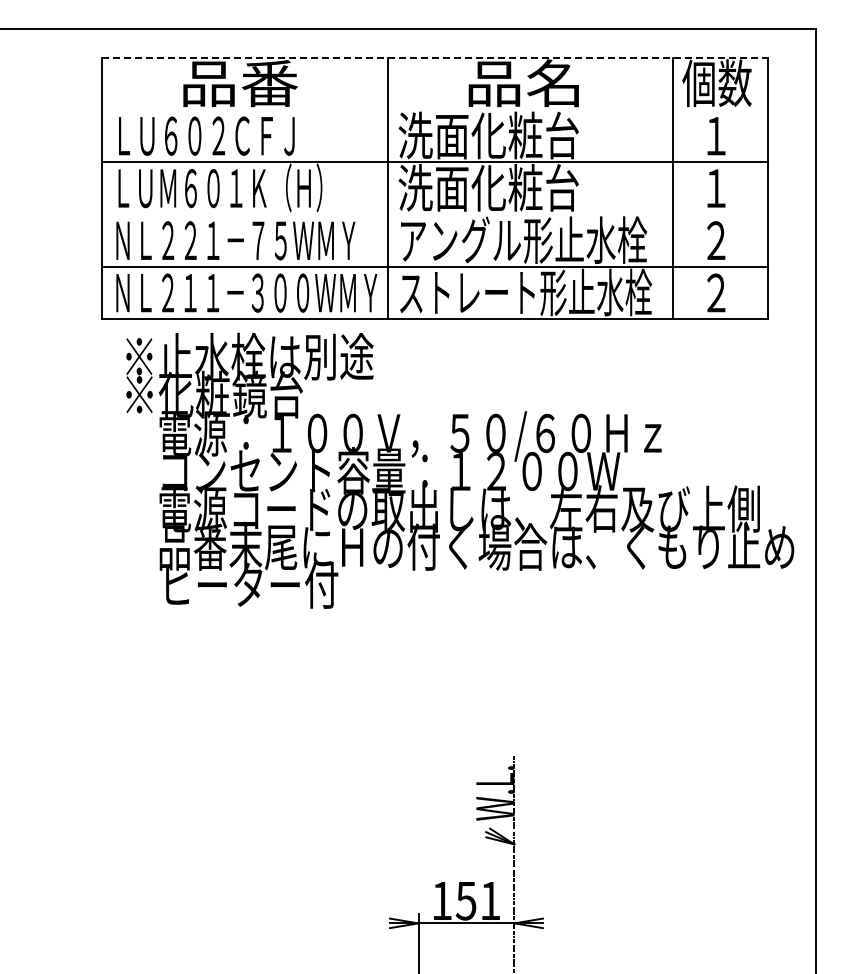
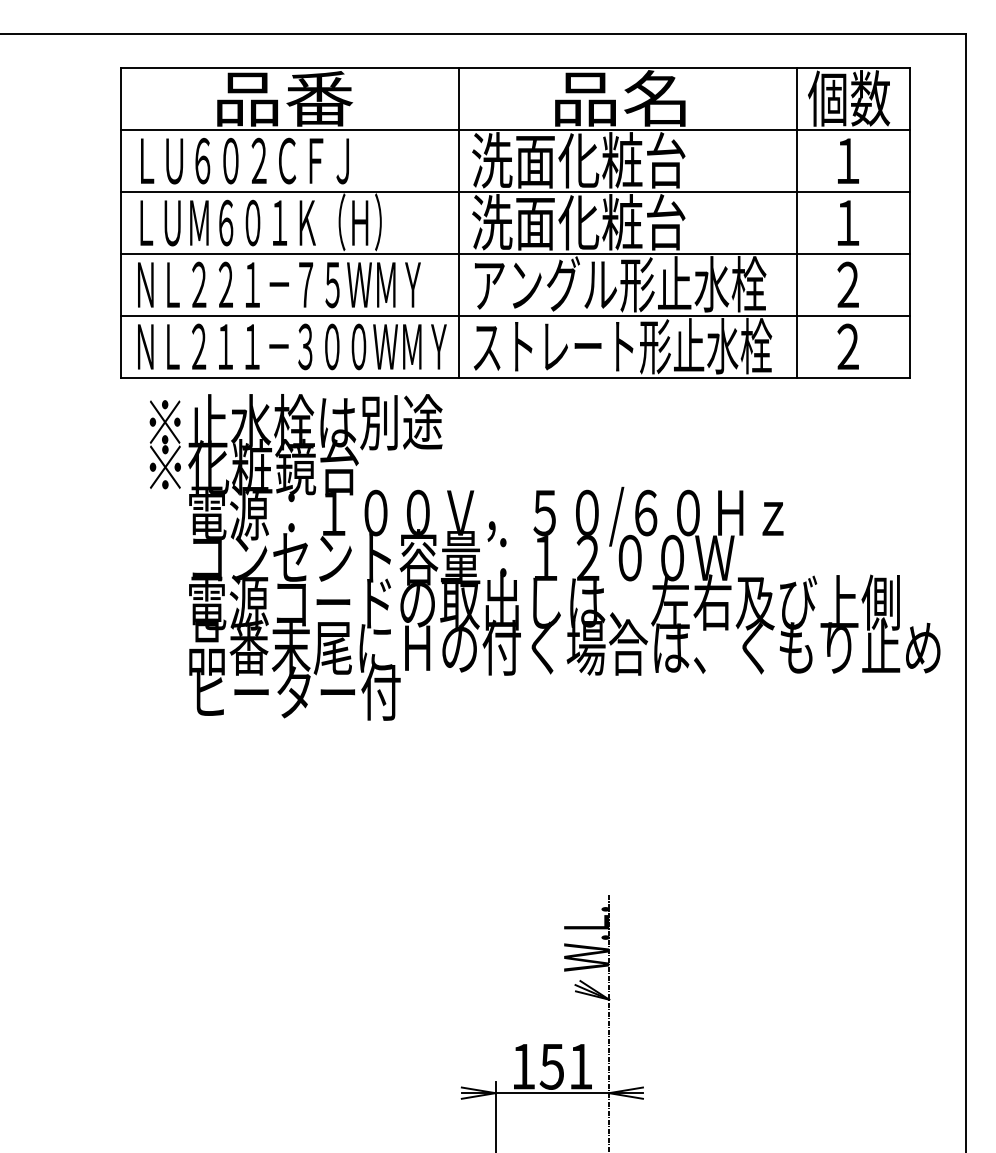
line: (435, 57) -> (515, 67), dashed -> solid
line: (435, 110) -> (515, 130), added
line: (435, 214) -> (515, 253), added

